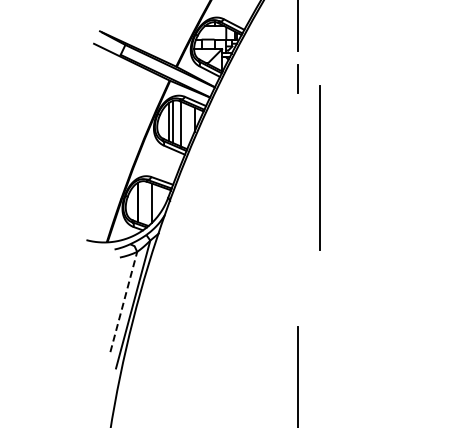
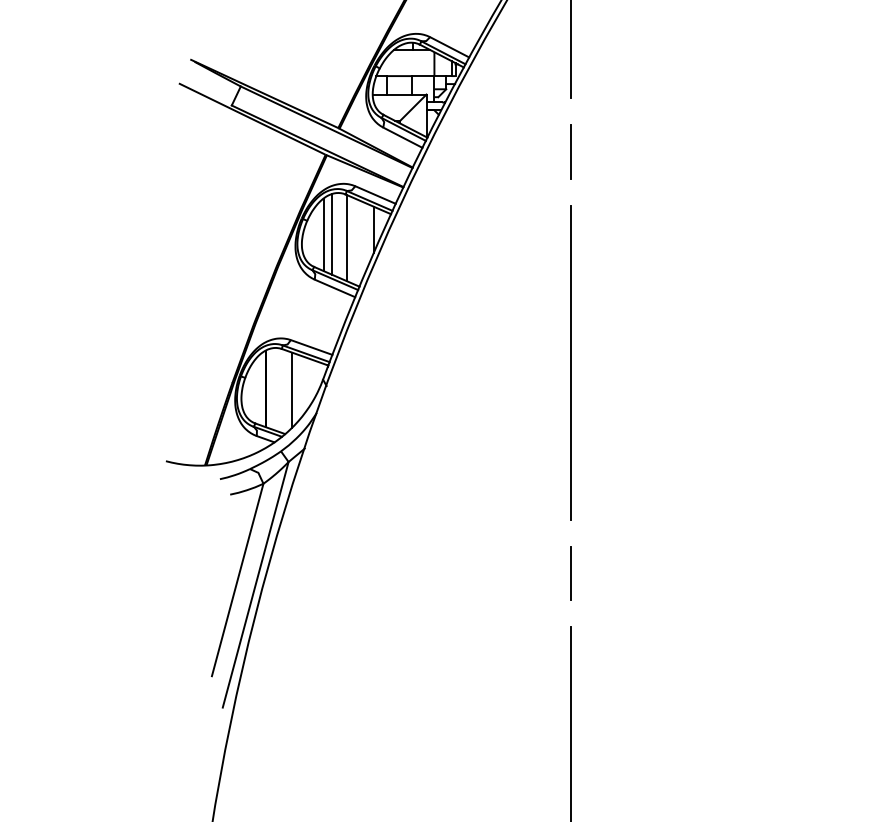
line: (319, 167) -> (571, 362), moved
line: (297, 298) -> (571, 573), added
line: (123, 302) -> (237, 580), dashed -> solid

